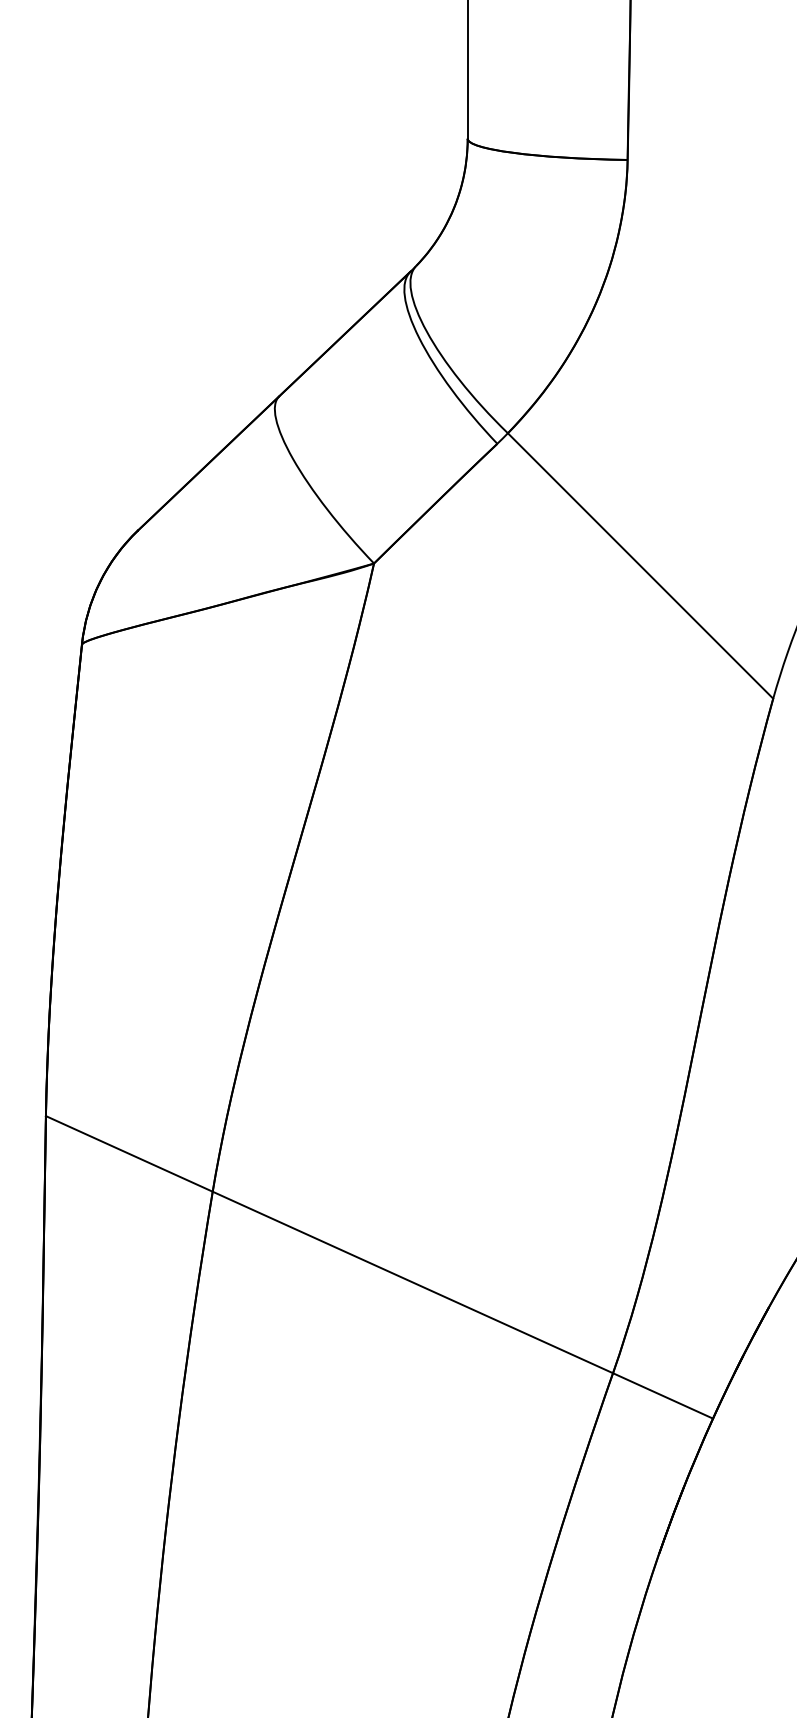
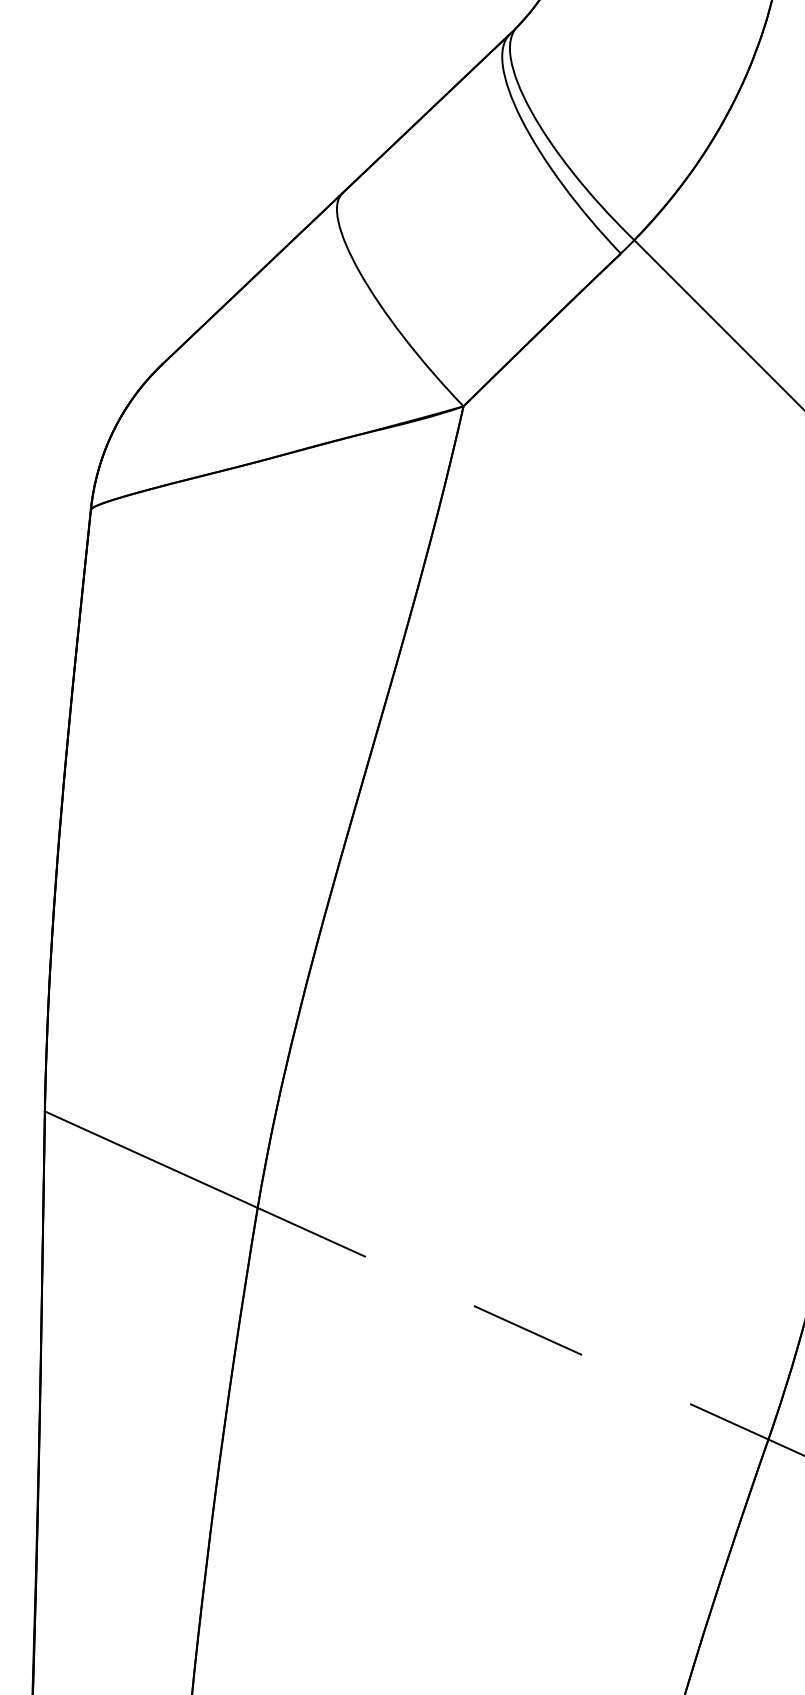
line: (412, 1282) -> (512, 1323), solid -> dashed

